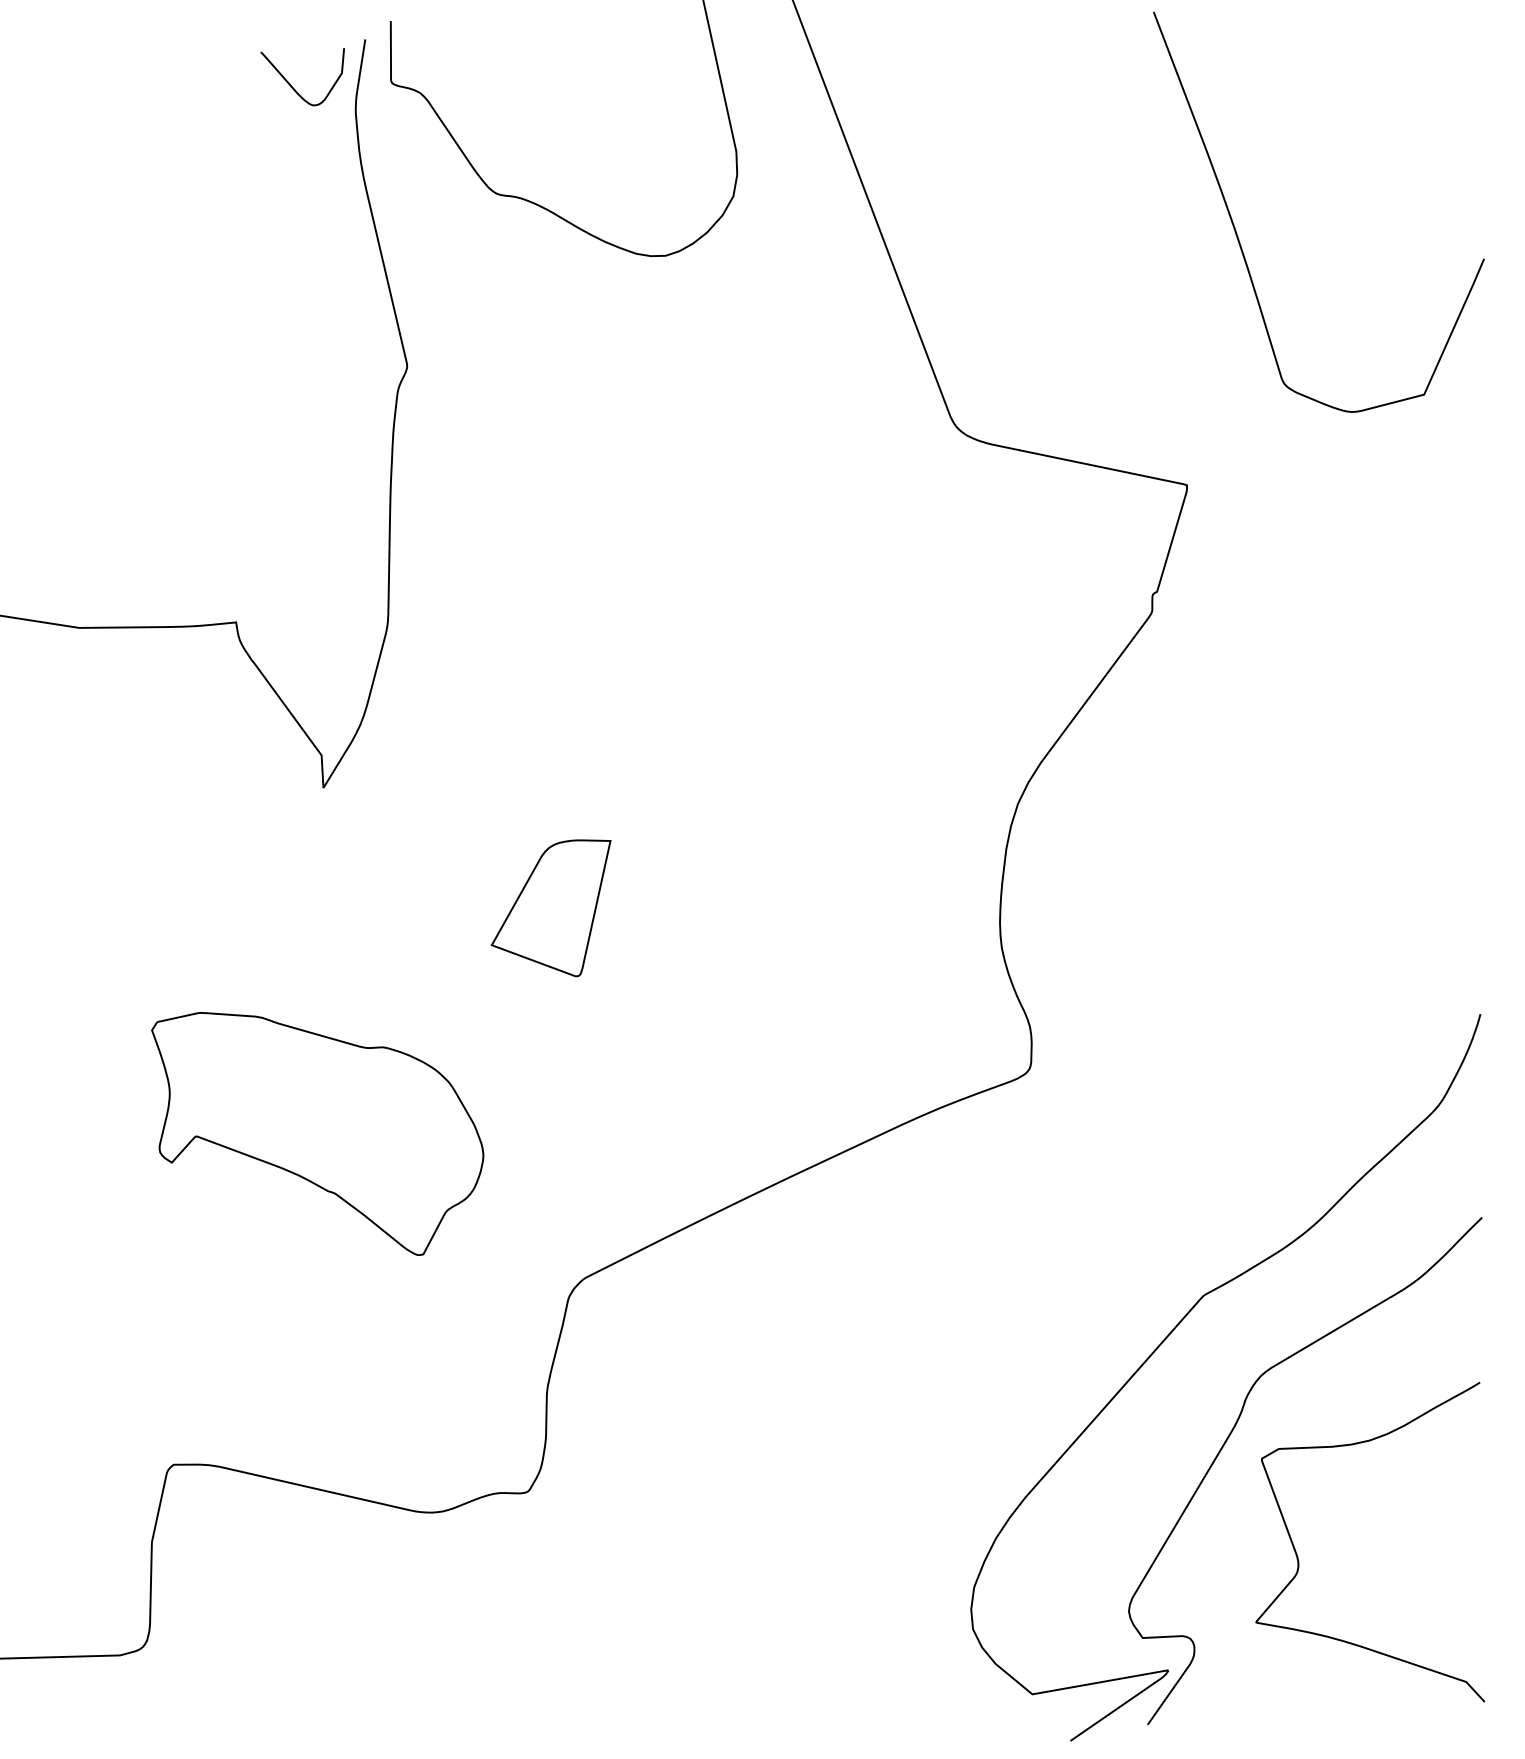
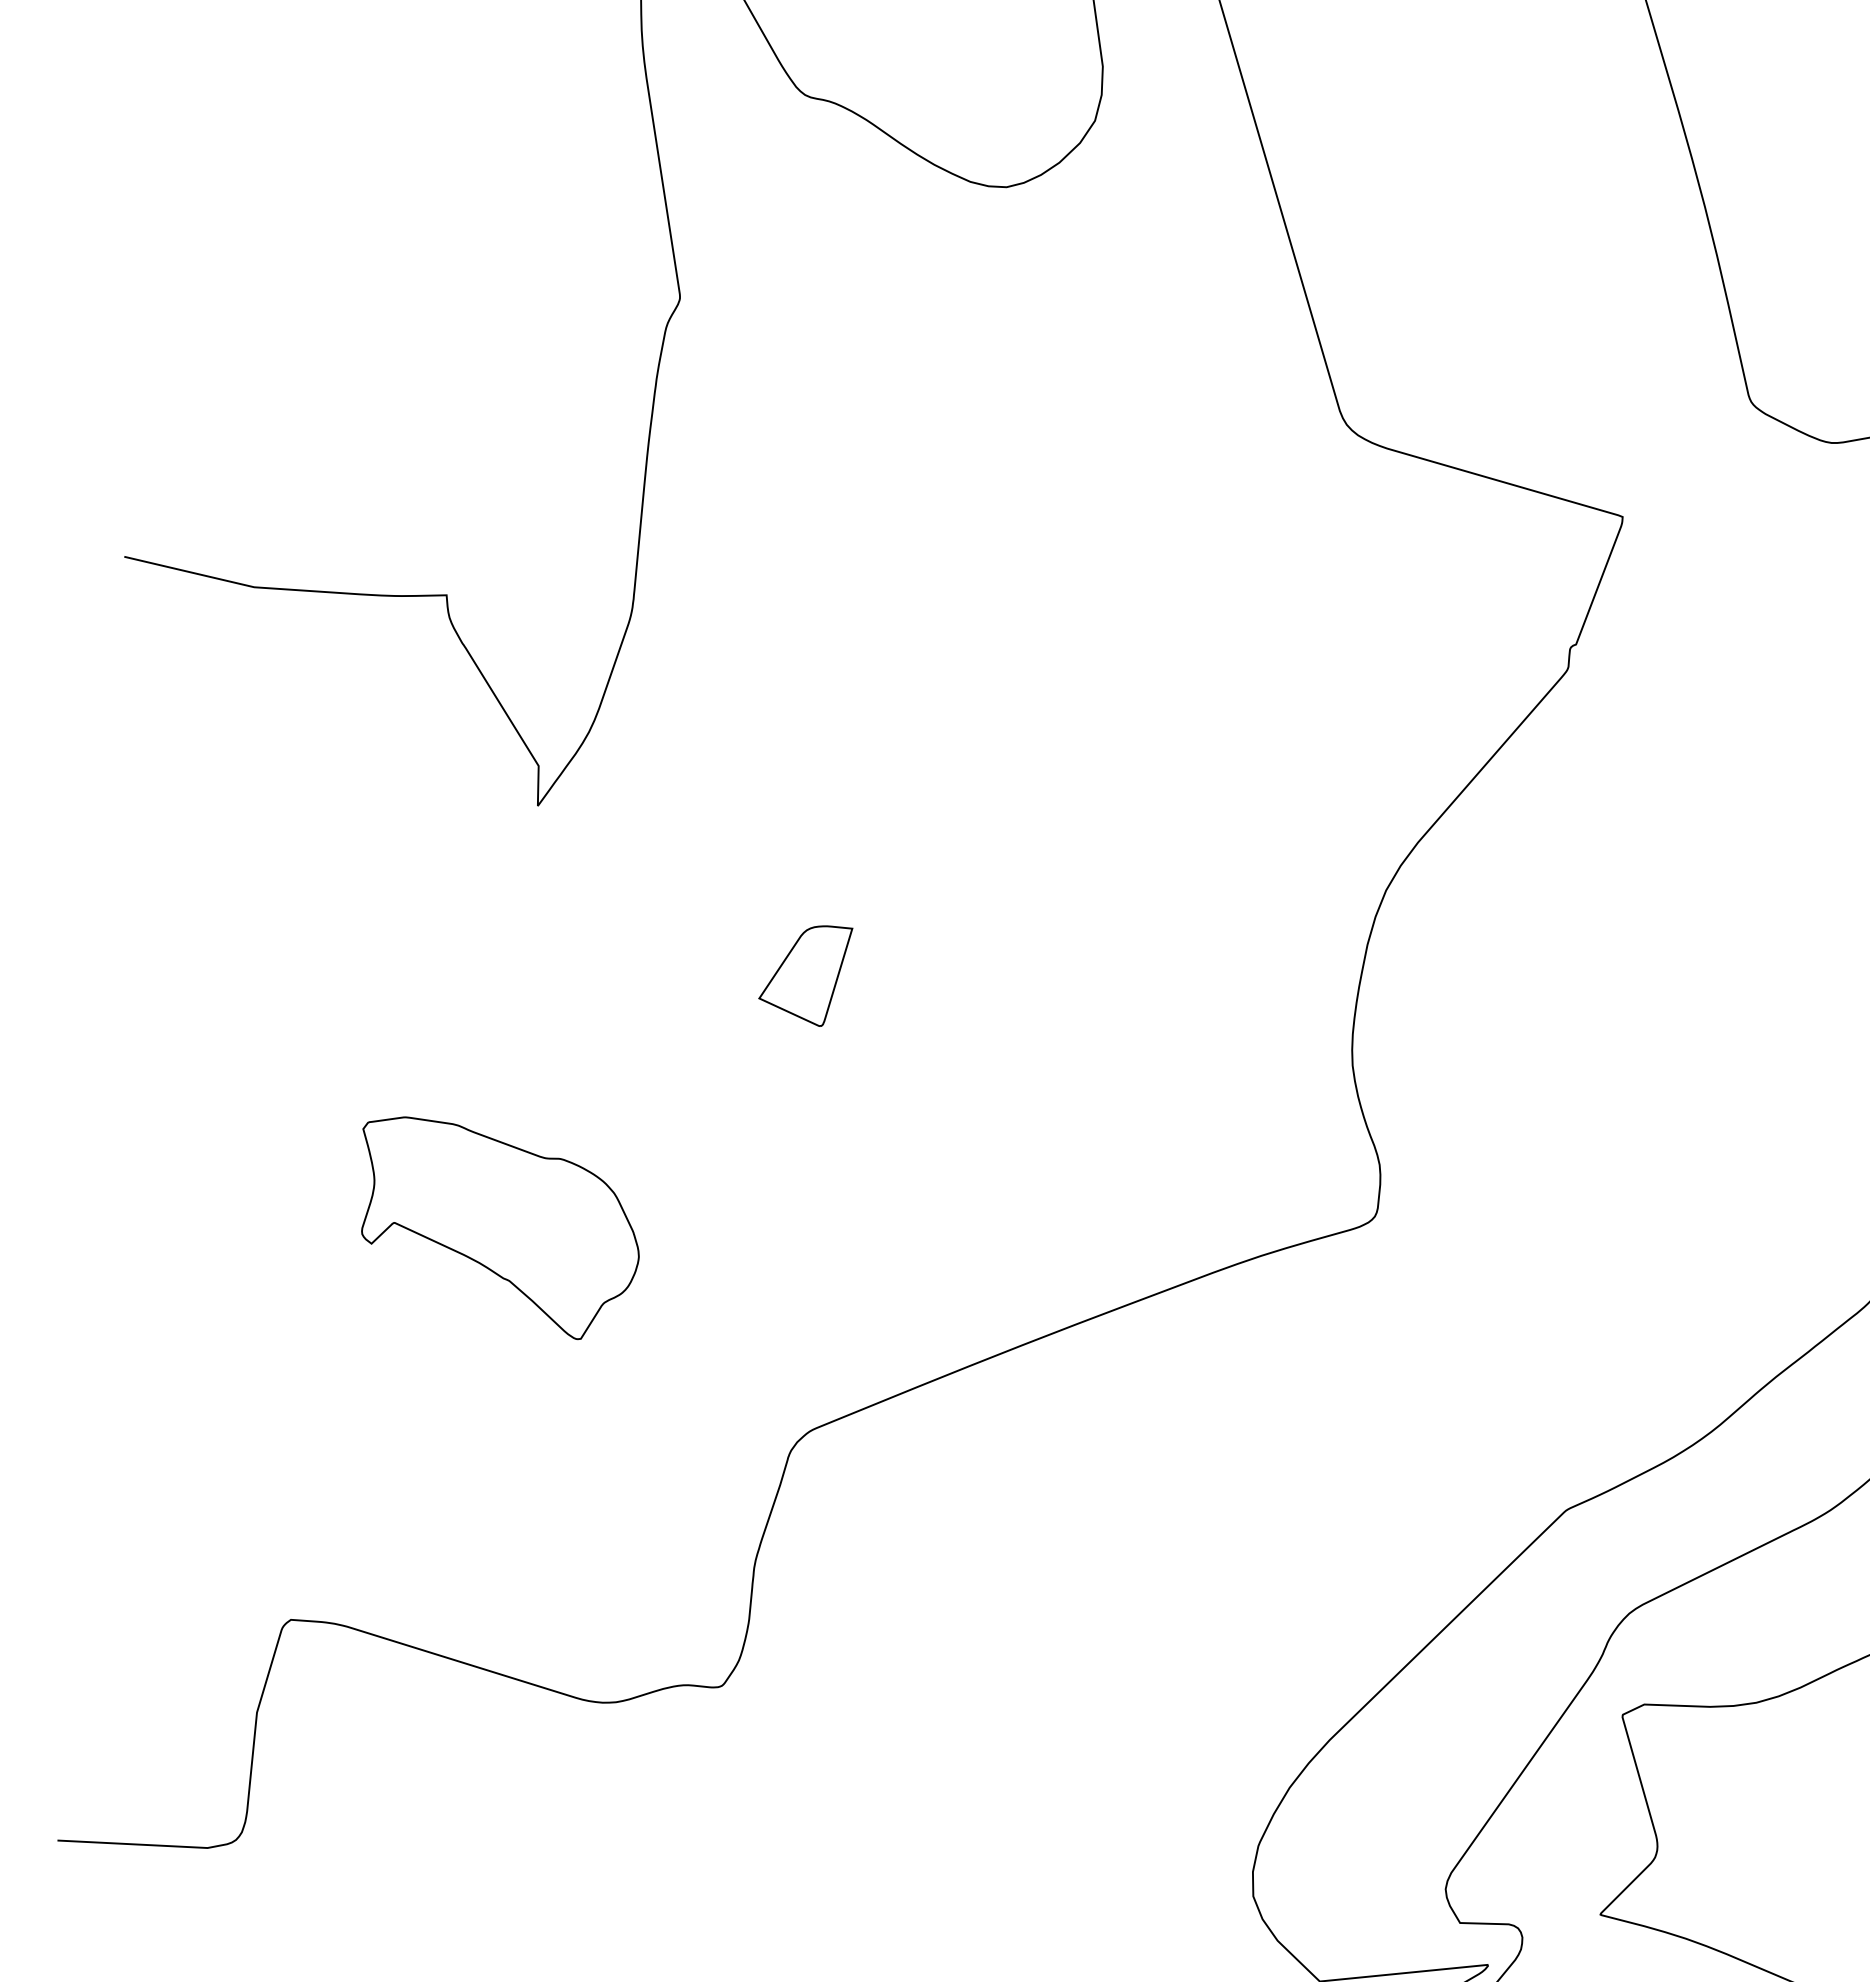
part: (550, 908) -> (804, 974), size x0.6
part: (317, 1133) -> (498, 1228), size x0.7

